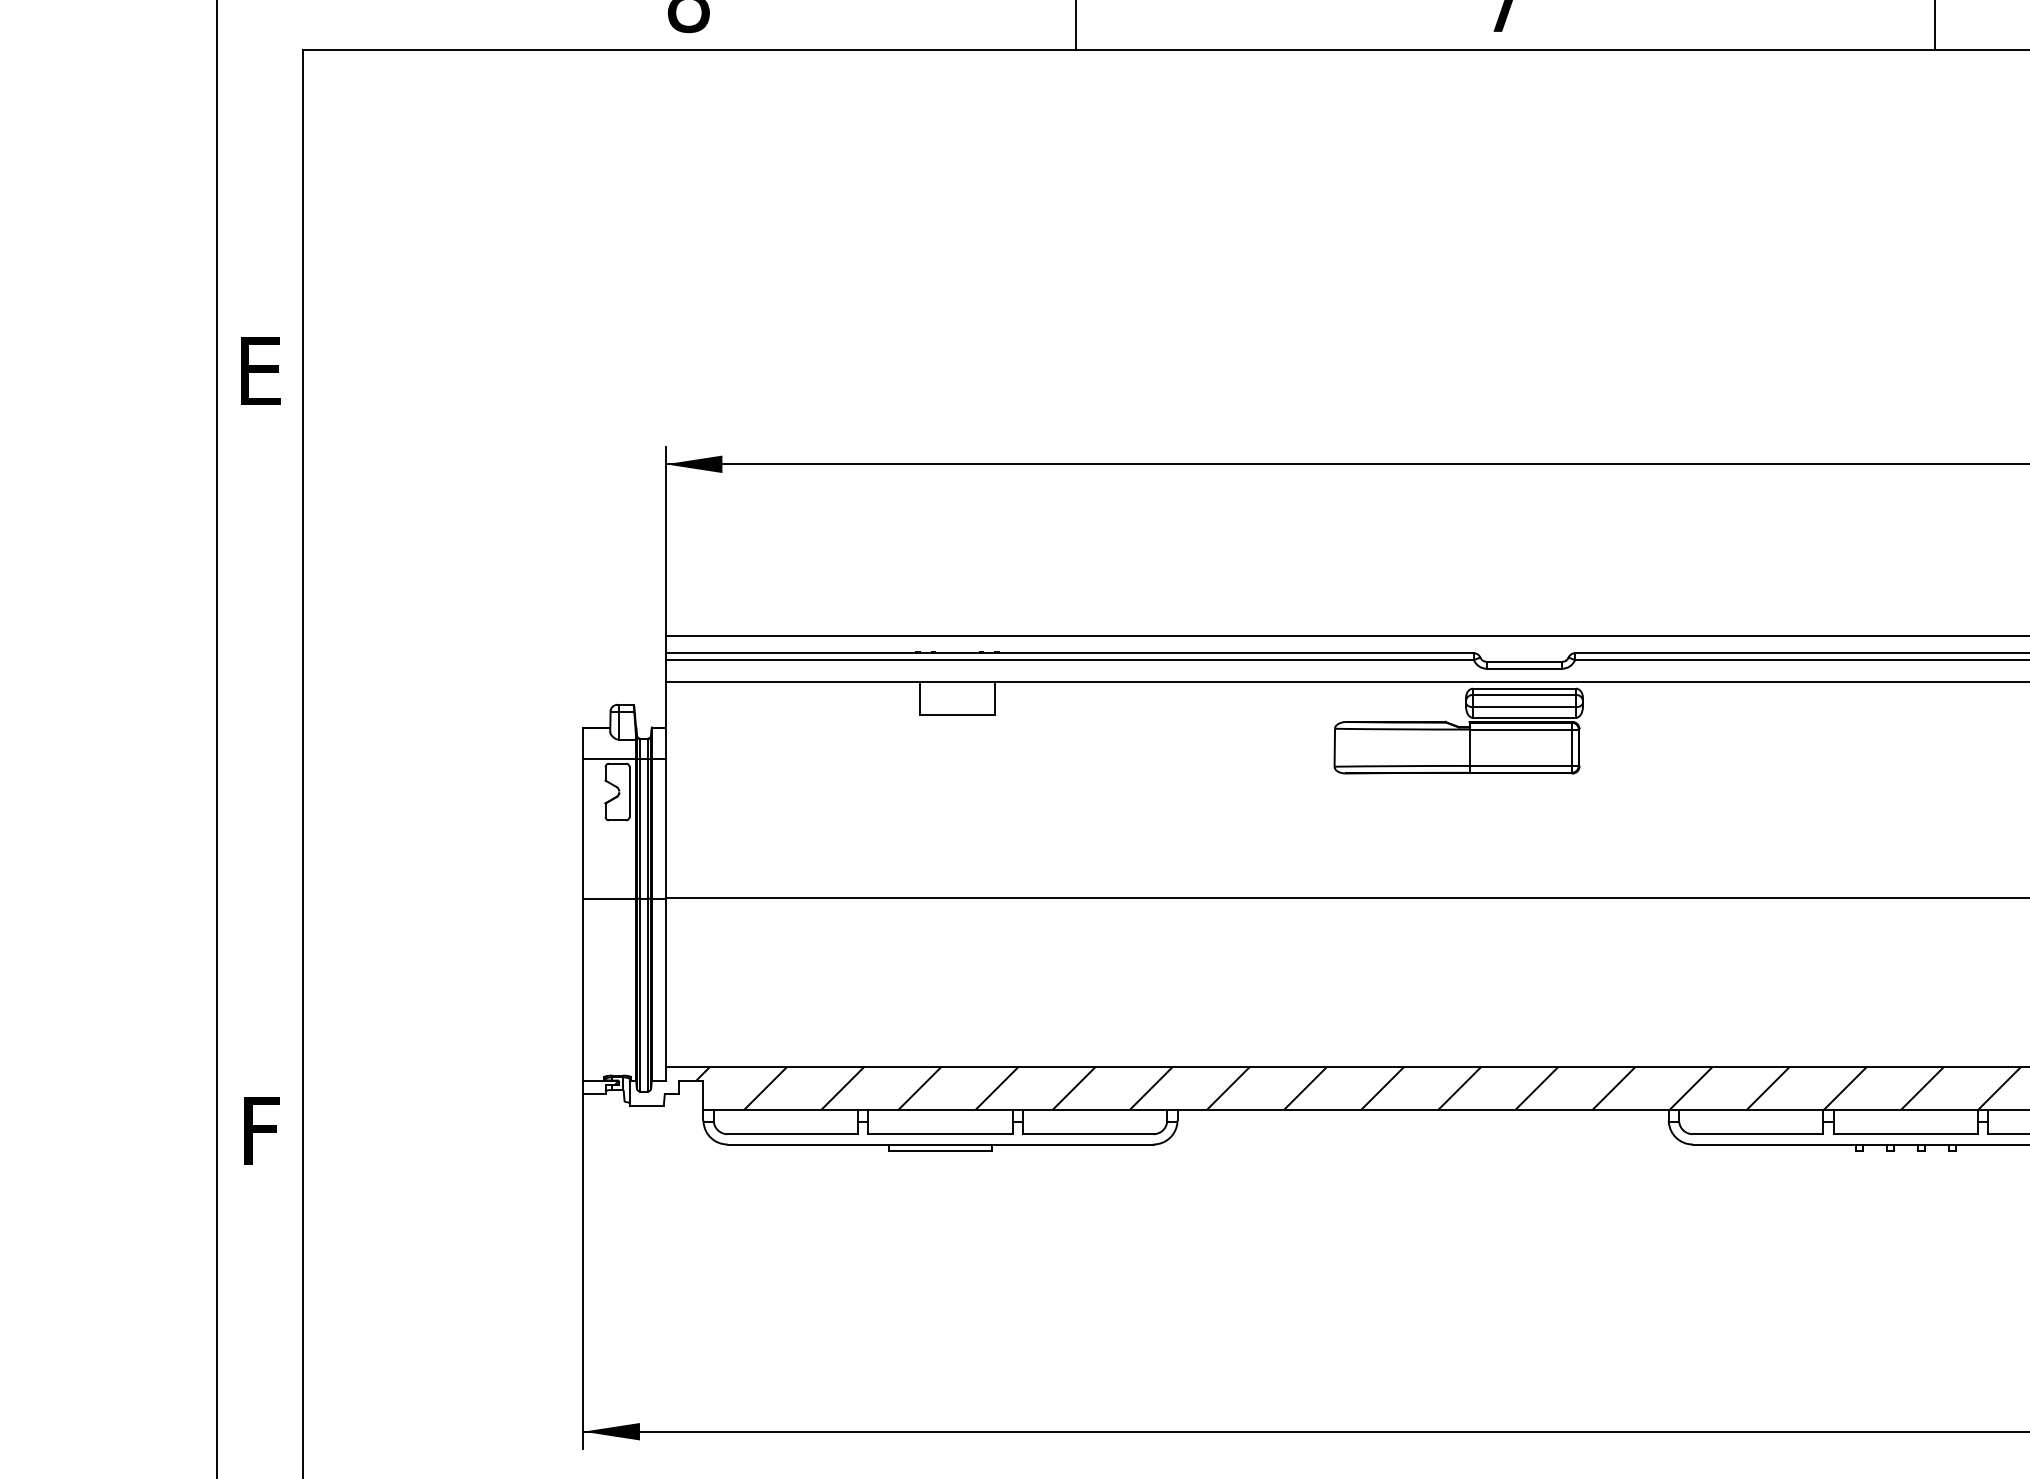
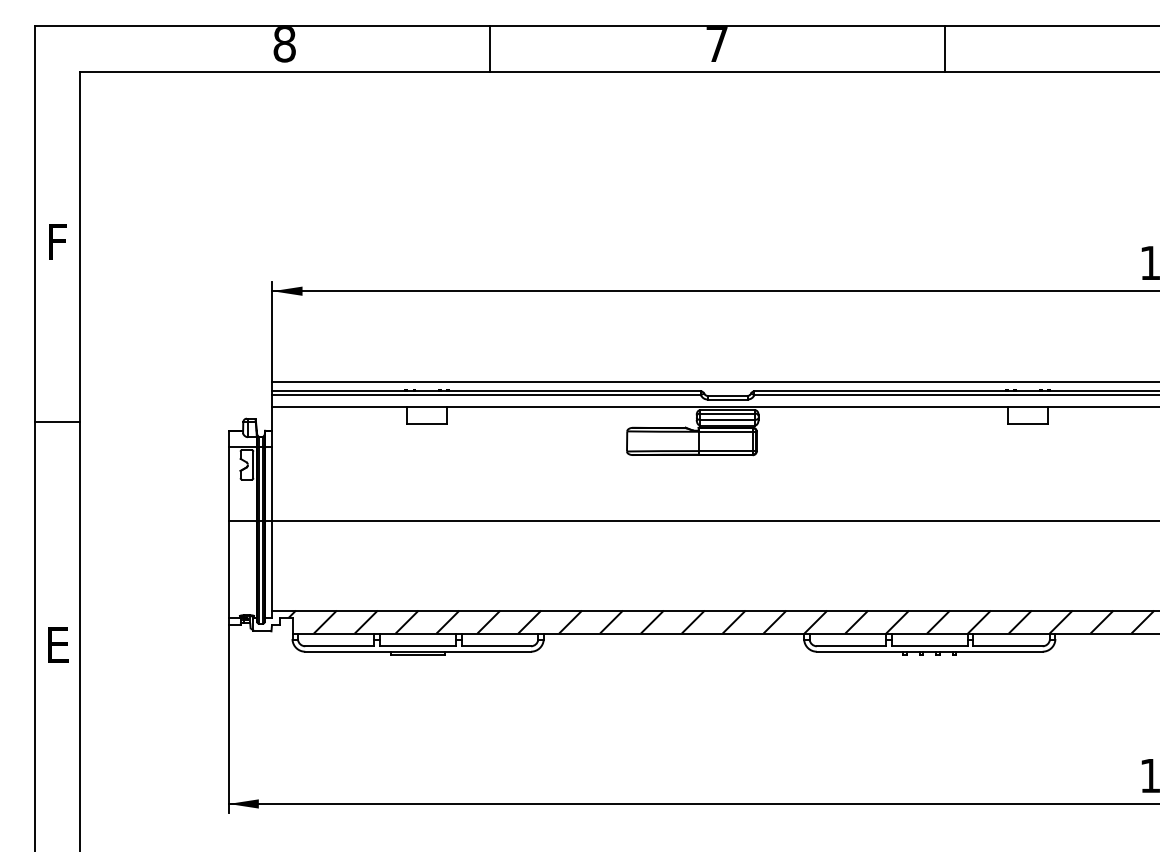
text: (260, 370) -> (57, 241), E -> F
line: (260, 712) -> (57, 422), added
text: (261, 1130) -> (58, 644), F -> E

